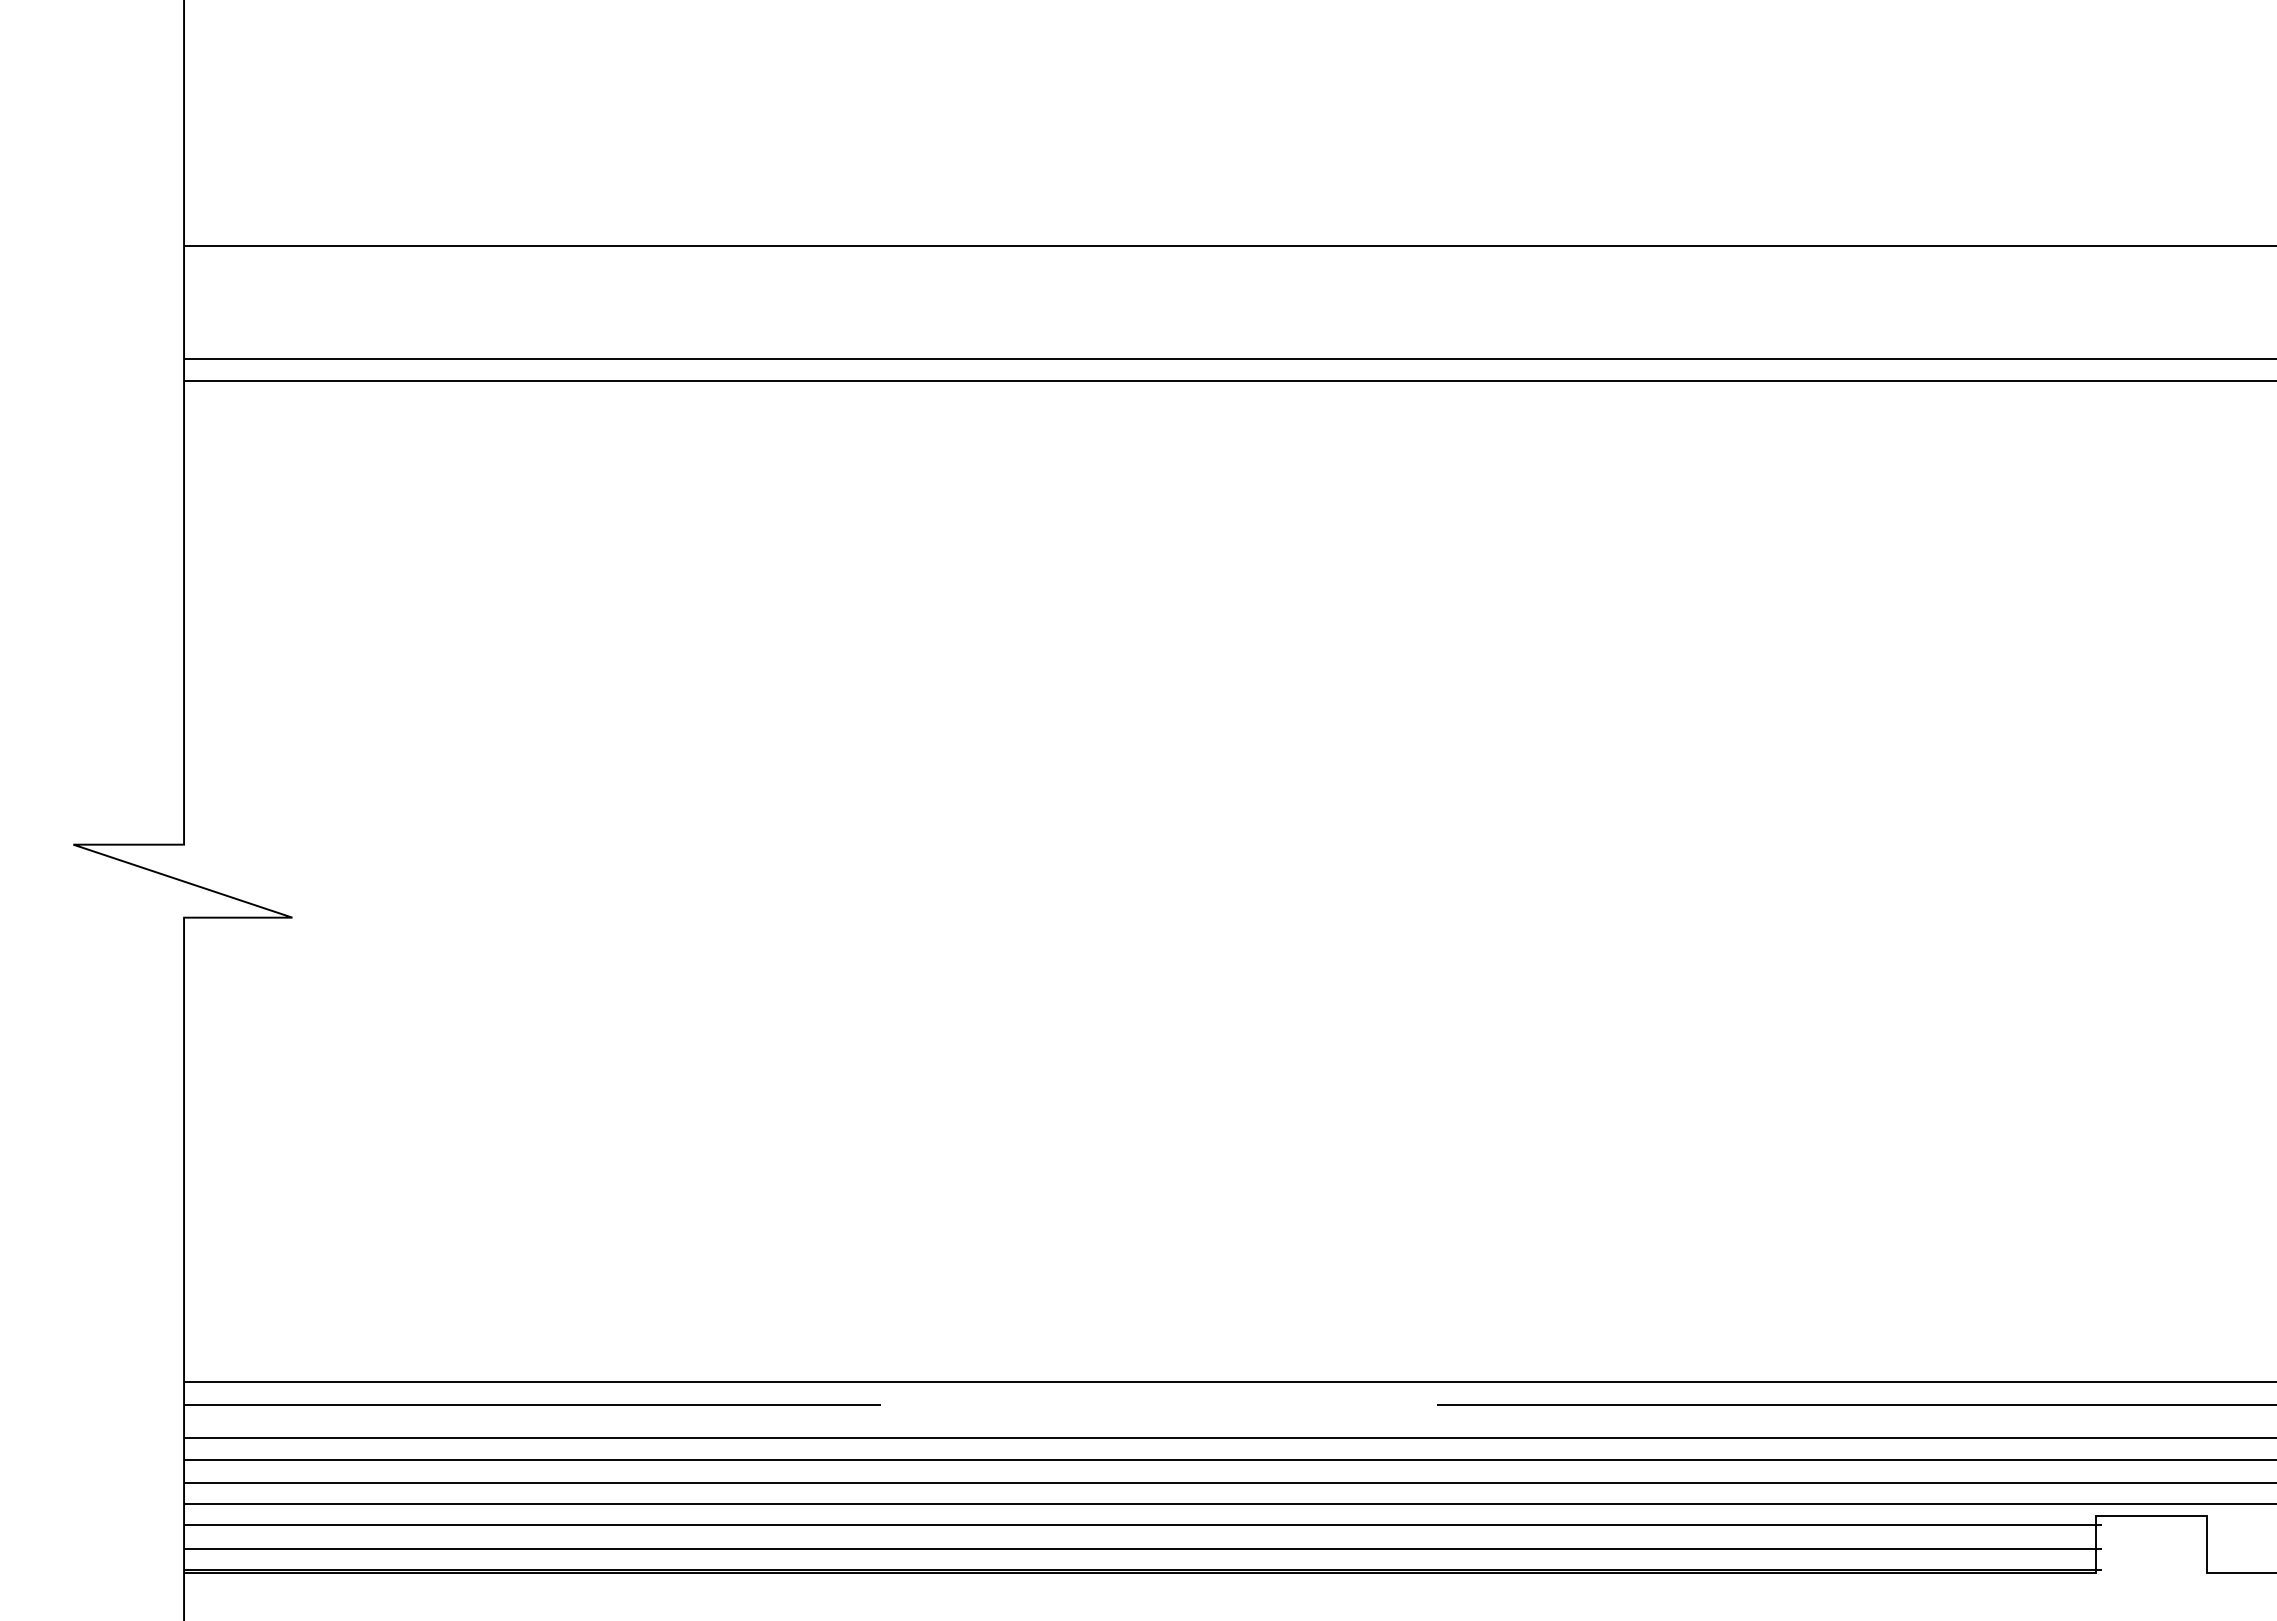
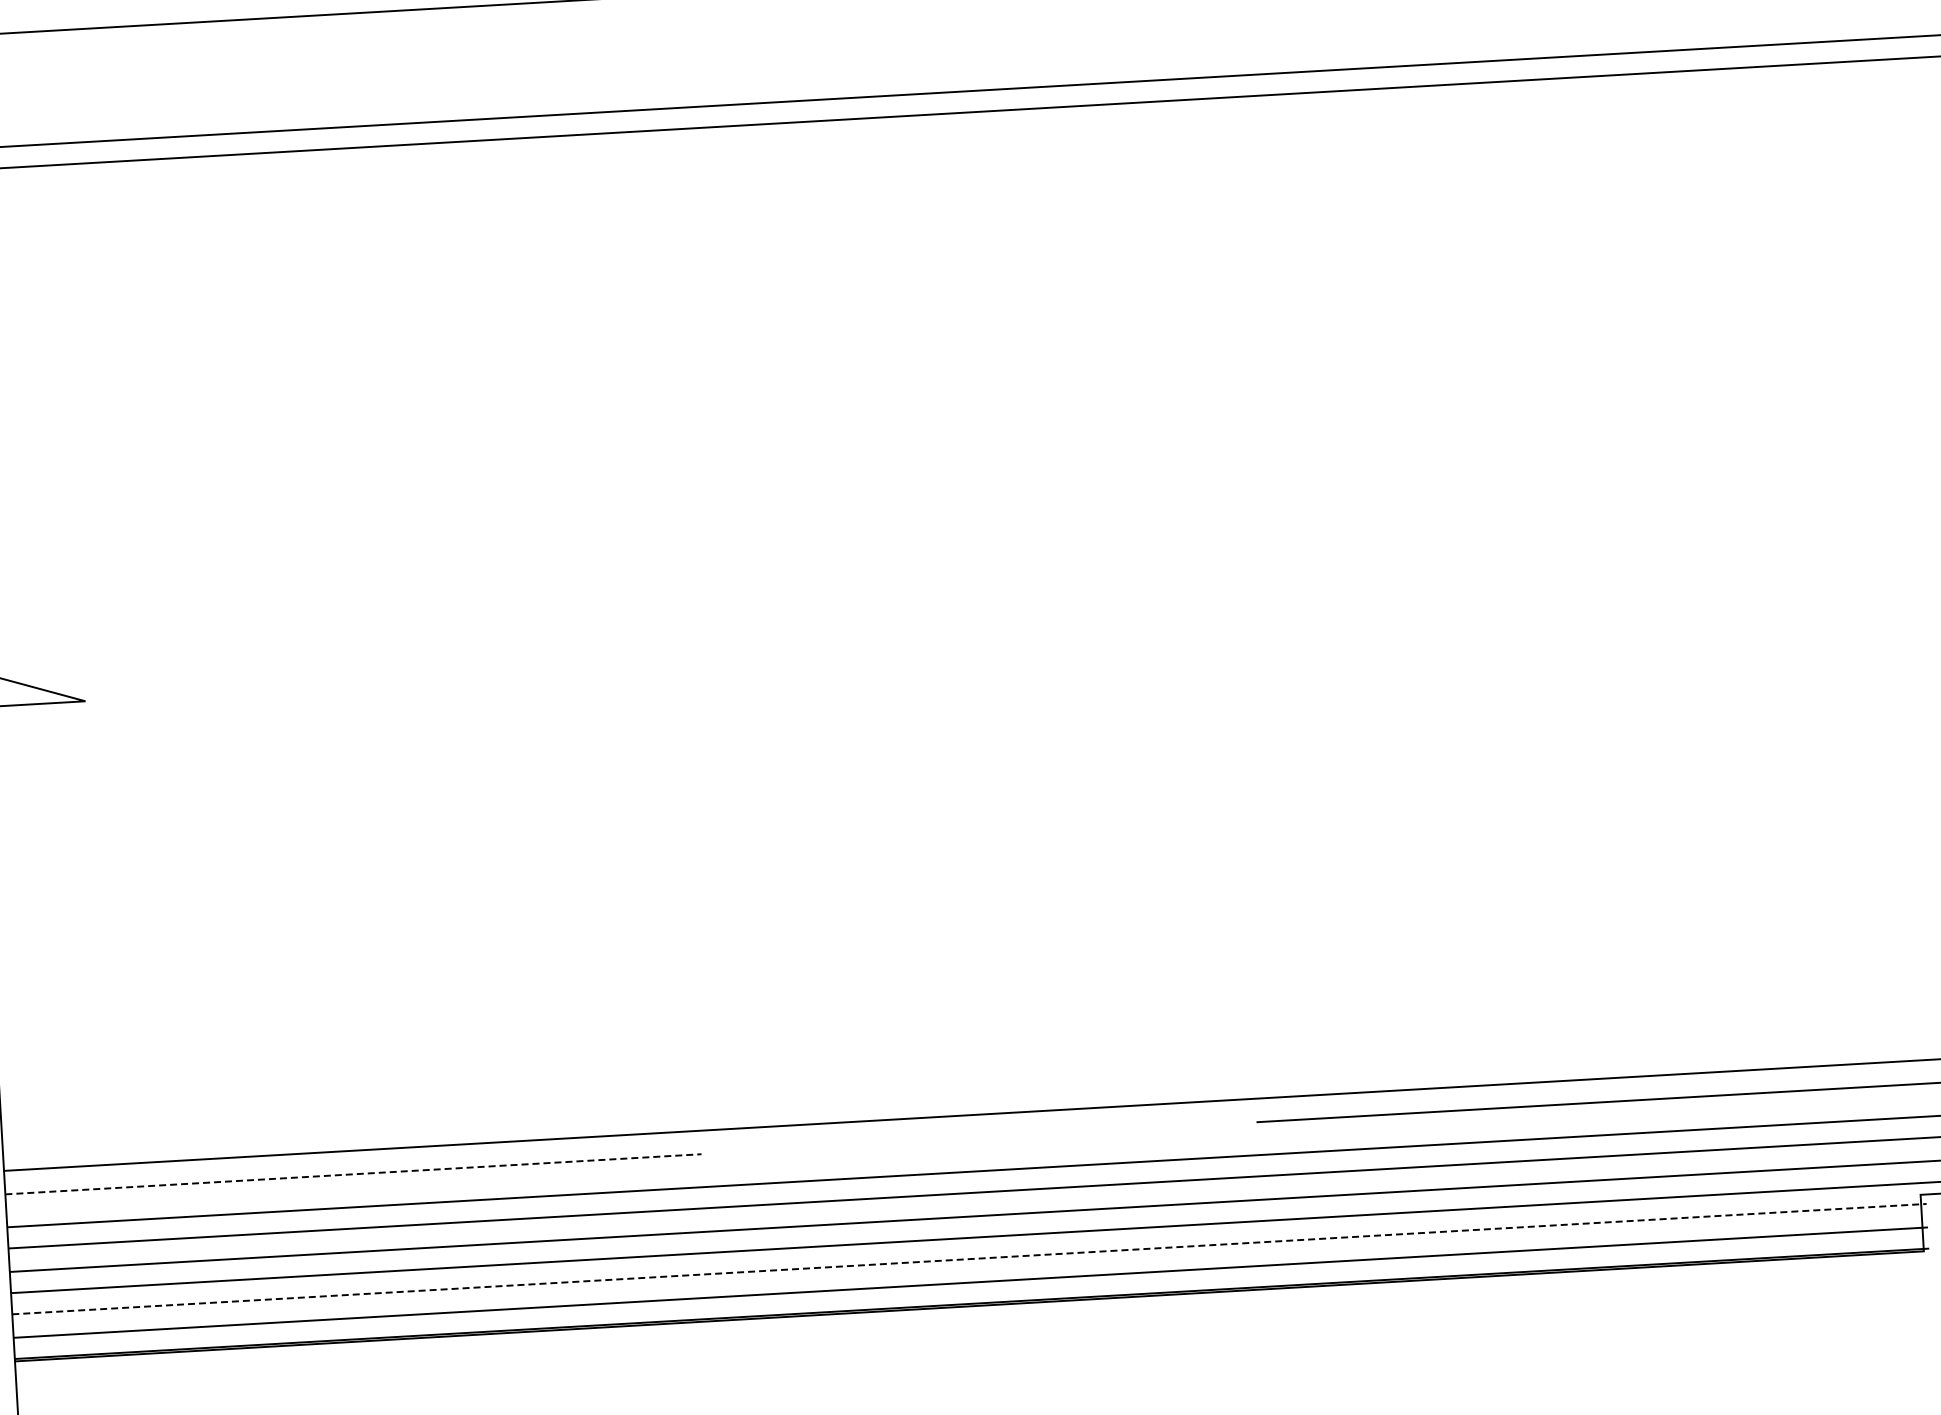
line: (532, 1405) -> (353, 1174), solid -> dashed
line: (1142, 1525) -> (969, 1259), solid -> dashed

